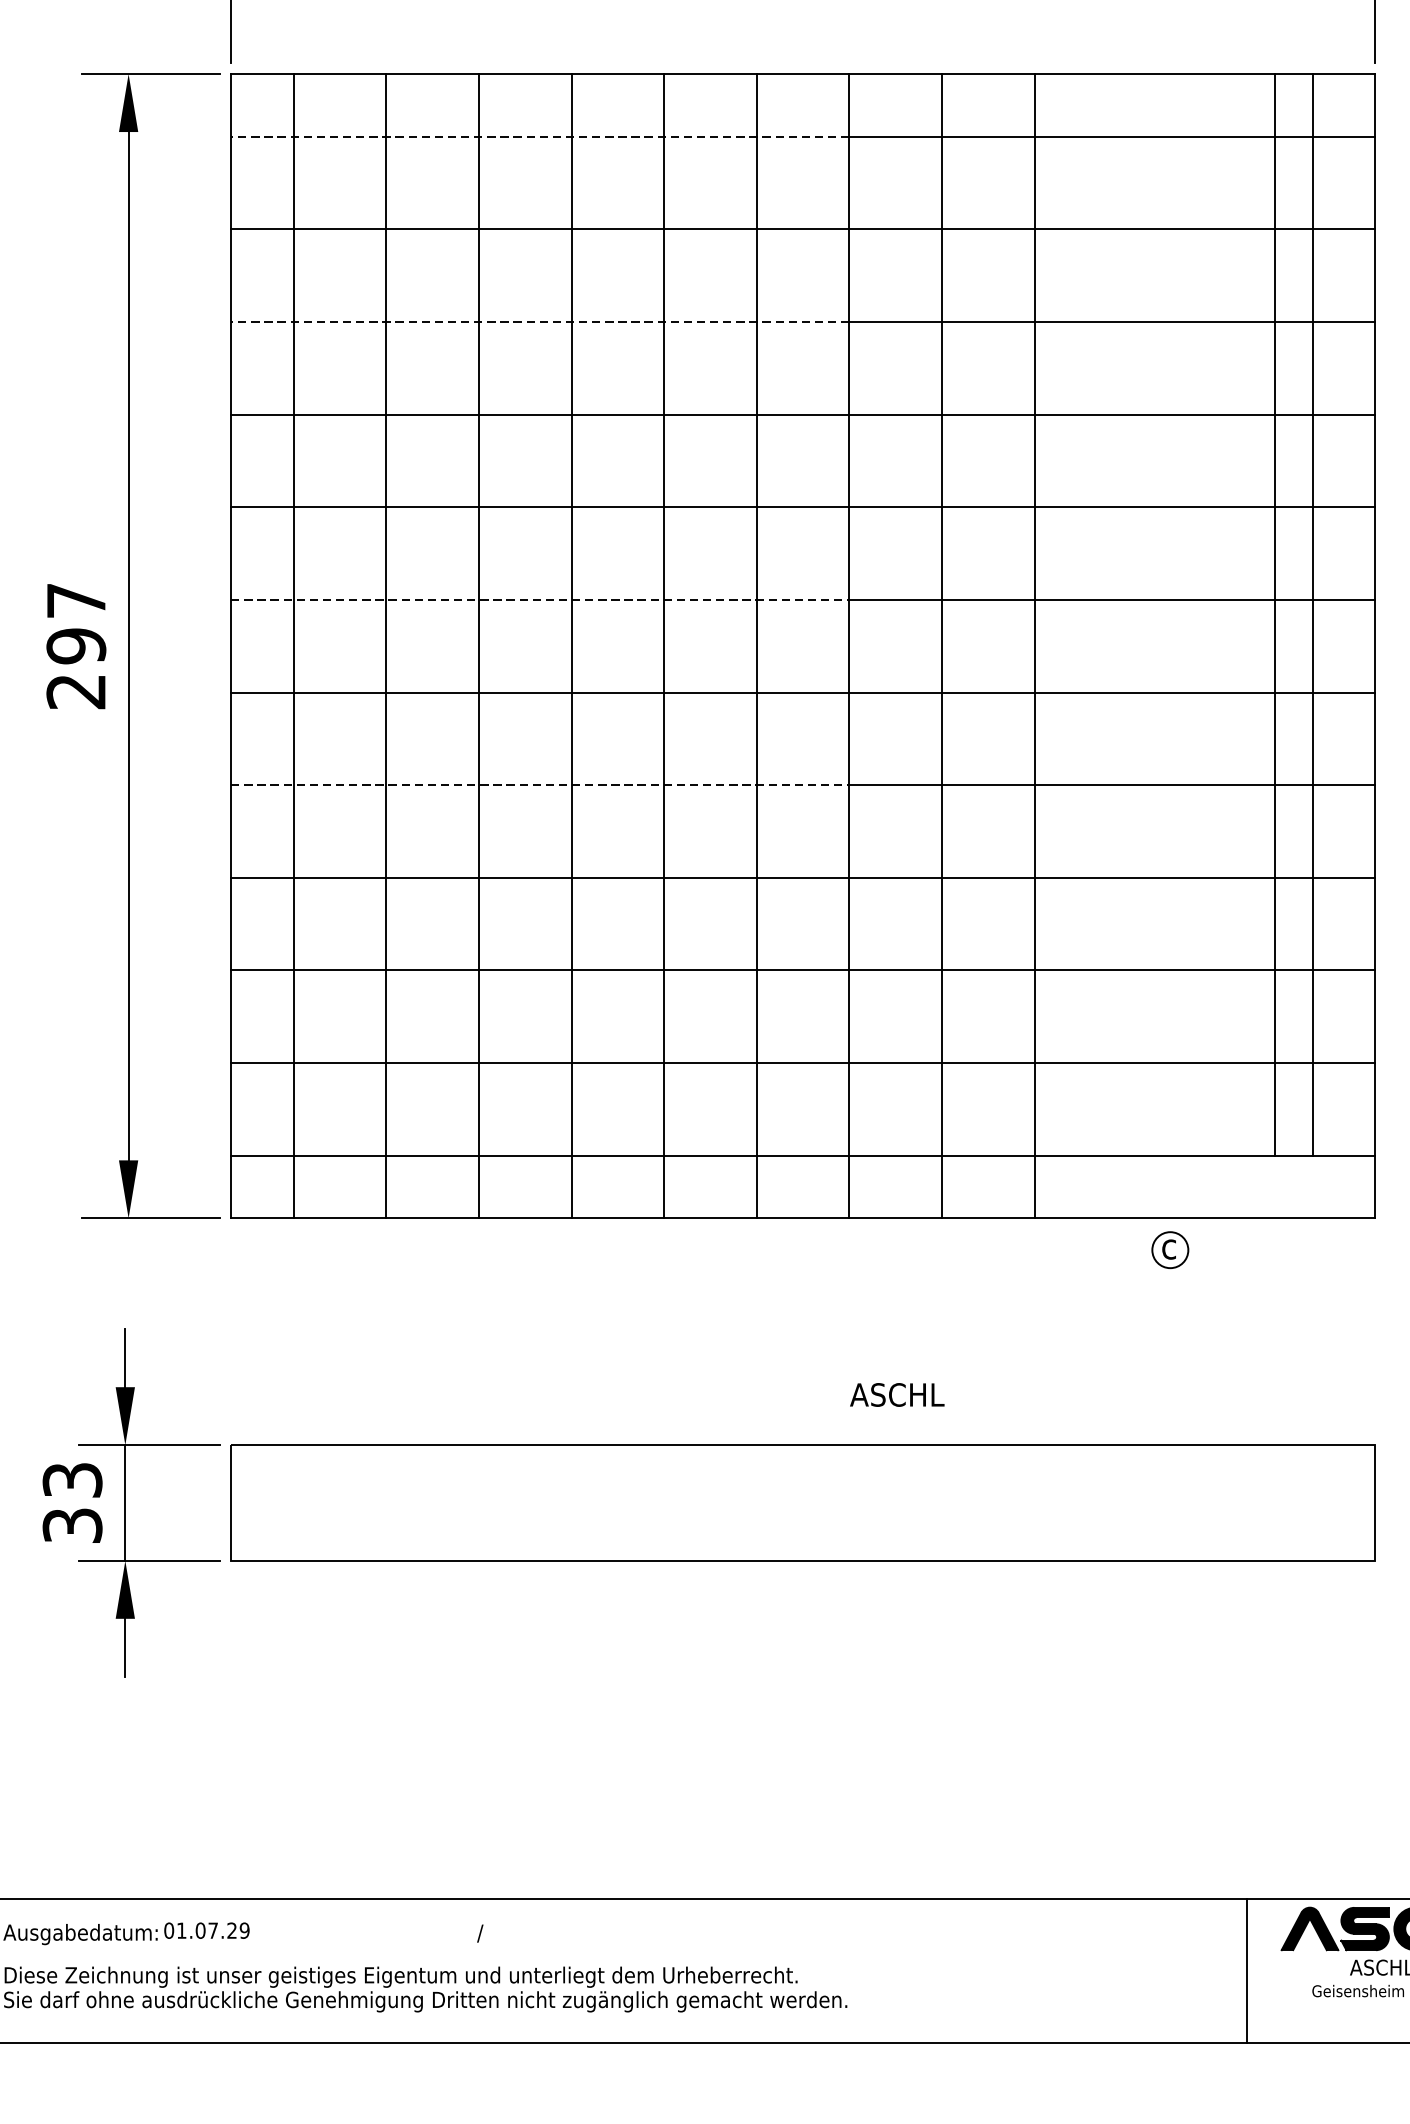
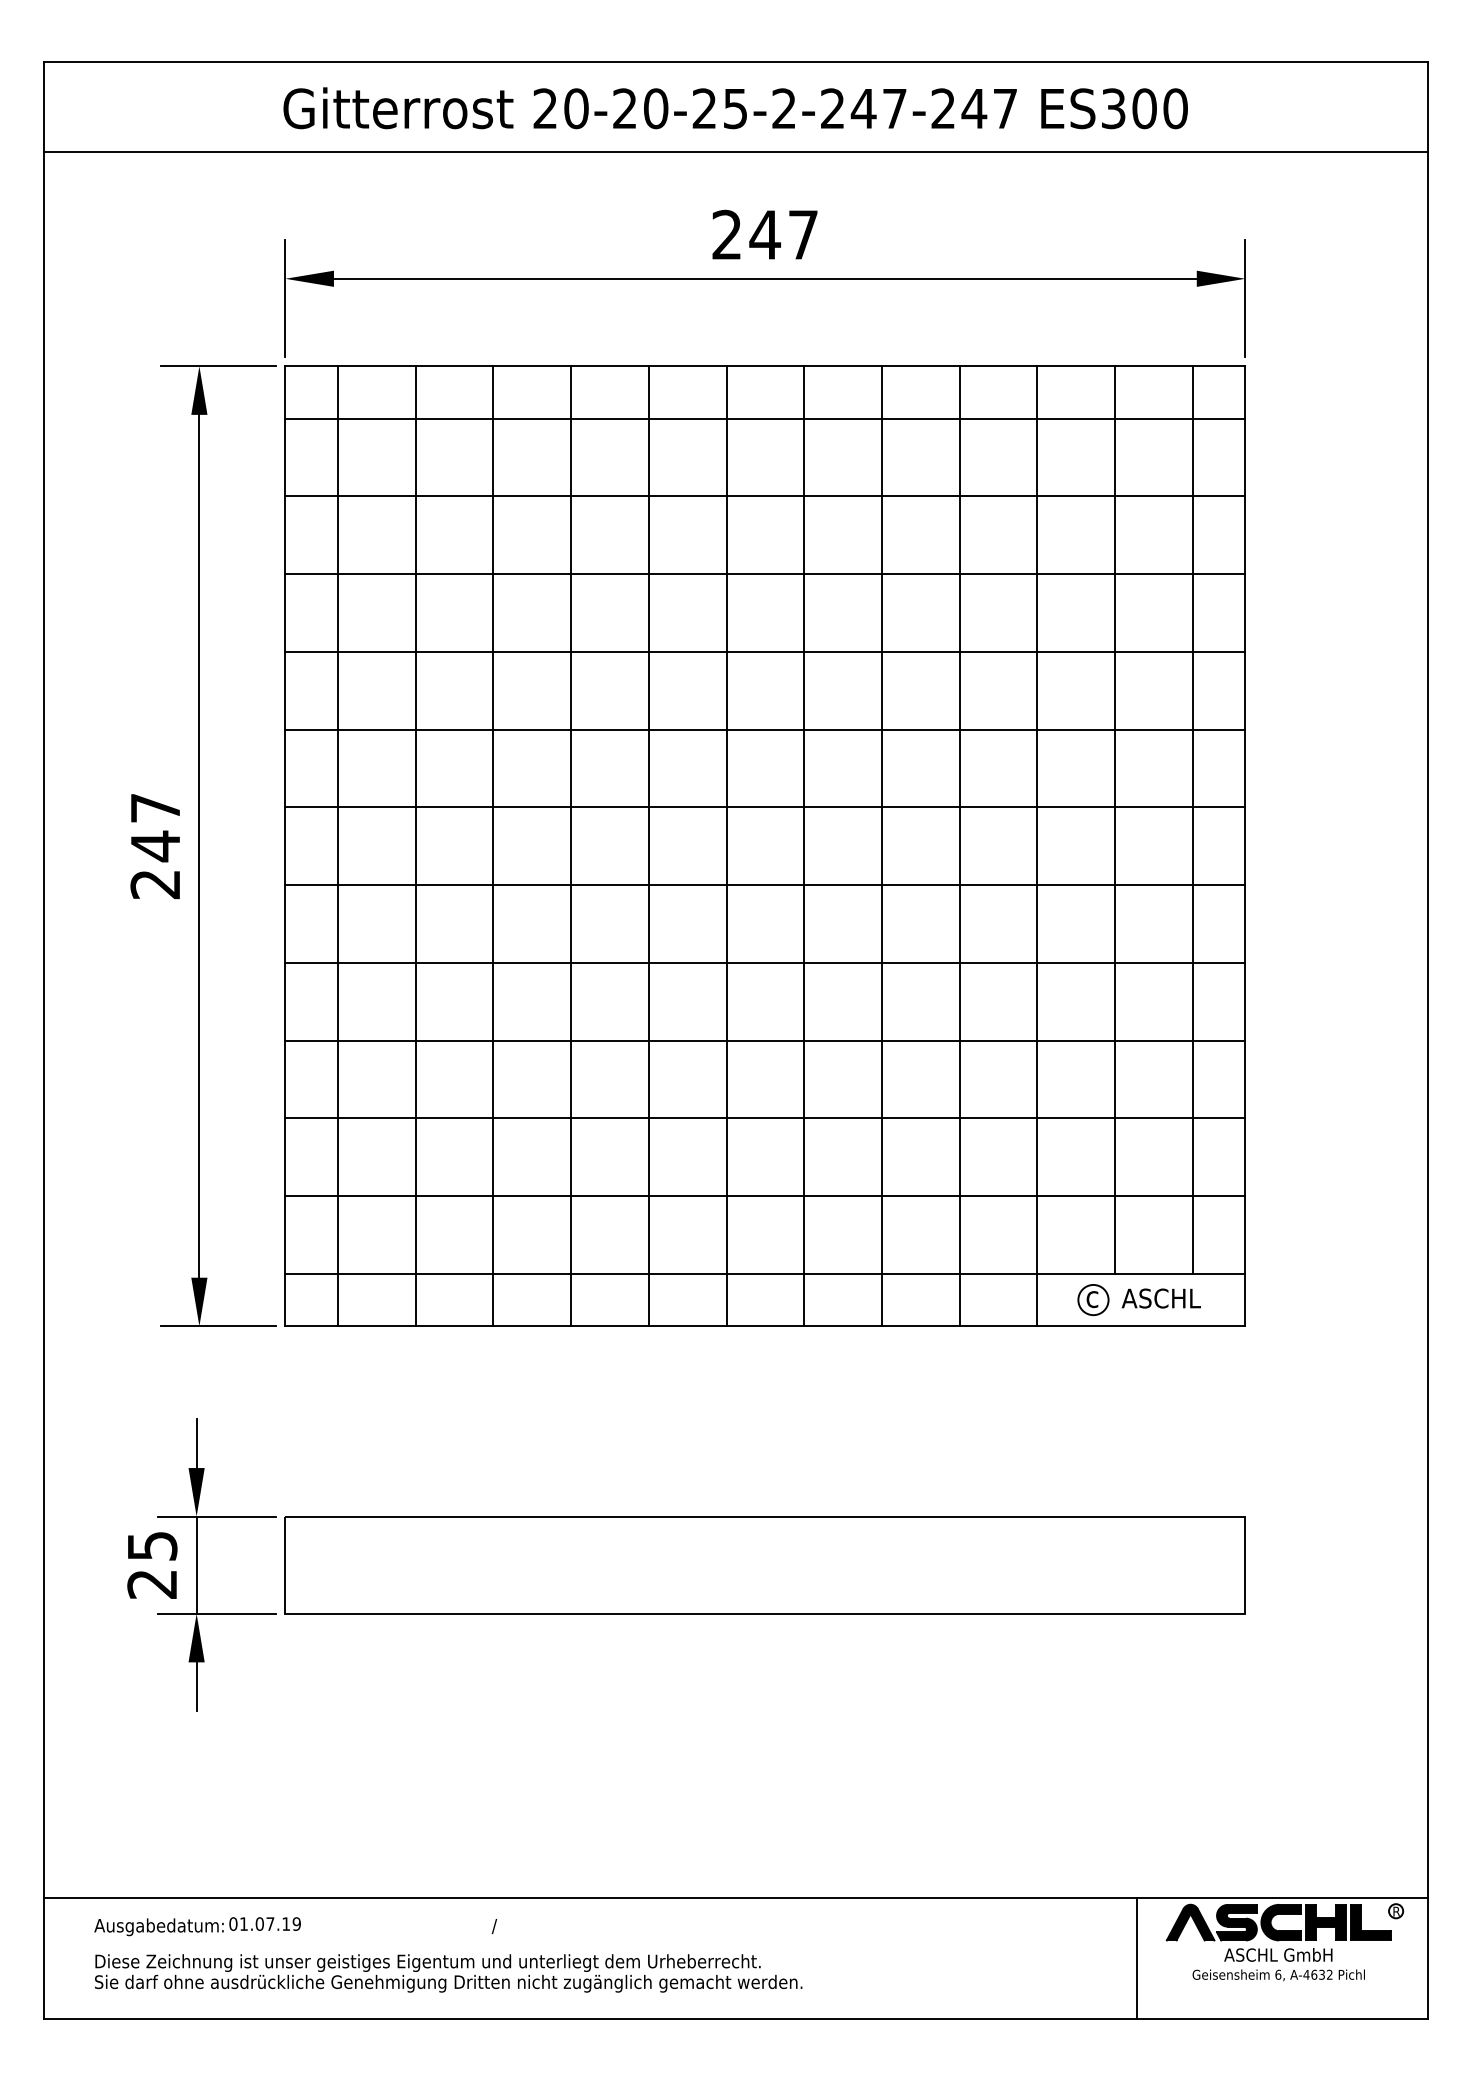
line: (539, 136) -> (544, 418), dashed -> solid
line: (539, 322) -> (544, 574), dashed -> solid
line: (541, 599) -> (545, 807), dashed -> solid
line: (1275, 614) -> (1115, 819), moved
text: (76, 646) -> (155, 846), 297 -> 247
line: (1127, 646) -> (1037, 846), added
line: (541, 784) -> (545, 962), dashed -> solid
part: (1170, 1249) -> (1093, 1299), moved
text: (896, 1394) -> (1160, 1298), moved
text: (72, 1502) -> (152, 1564), 33 -> 25
text: (231, 1930) -> (285, 1923), 01.07.29 -> 01.07.19

